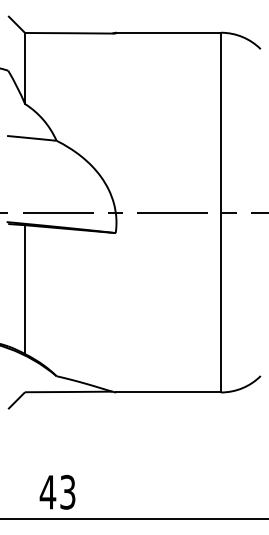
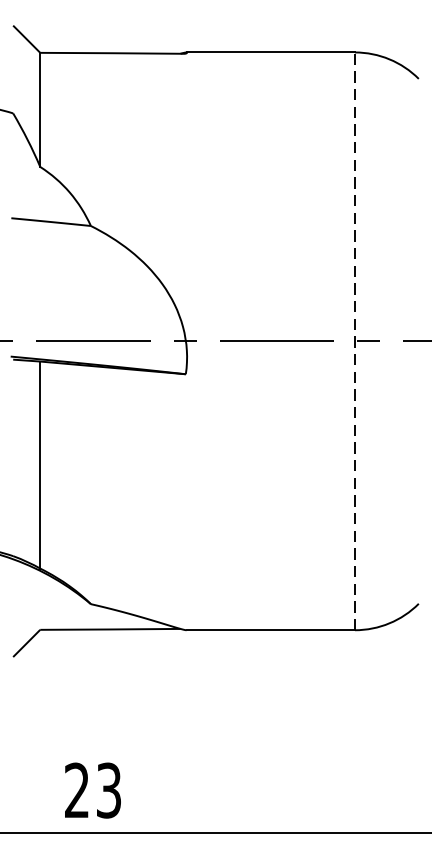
line: (221, 212) -> (355, 341), solid -> dashed
text: (47, 492) -> (76, 790), 43 -> 23

